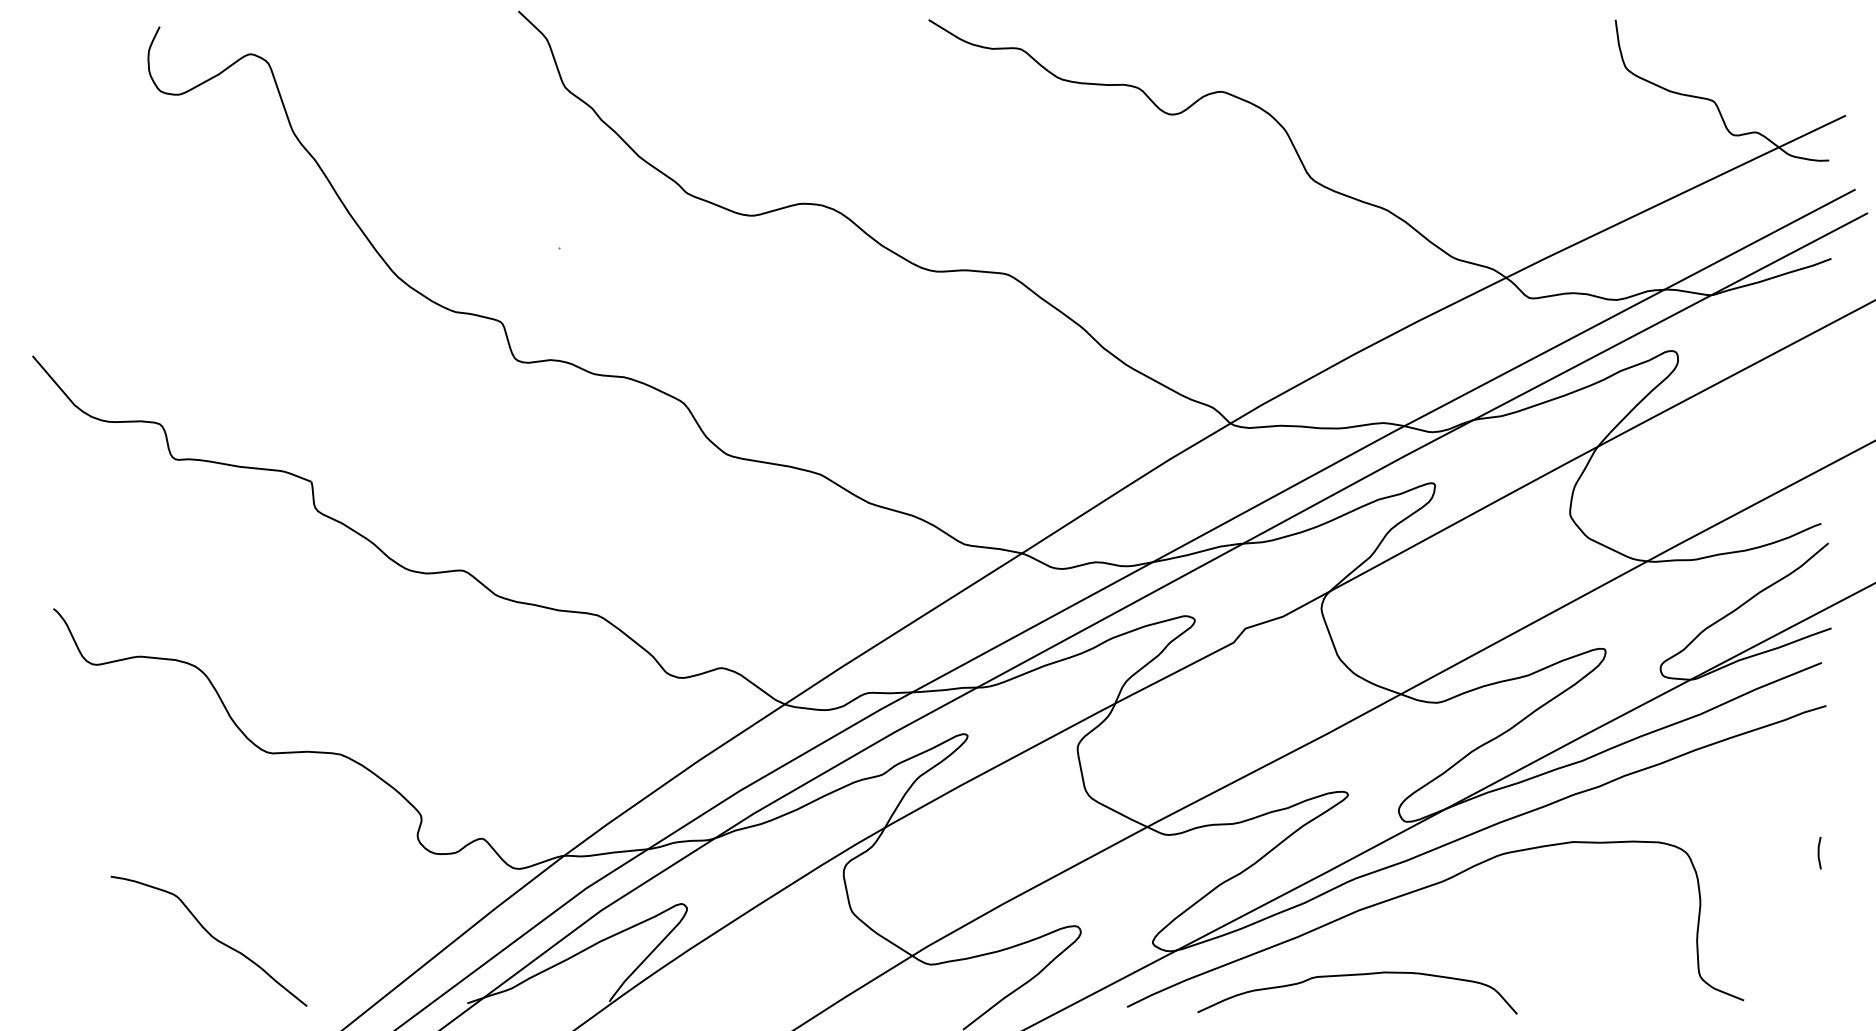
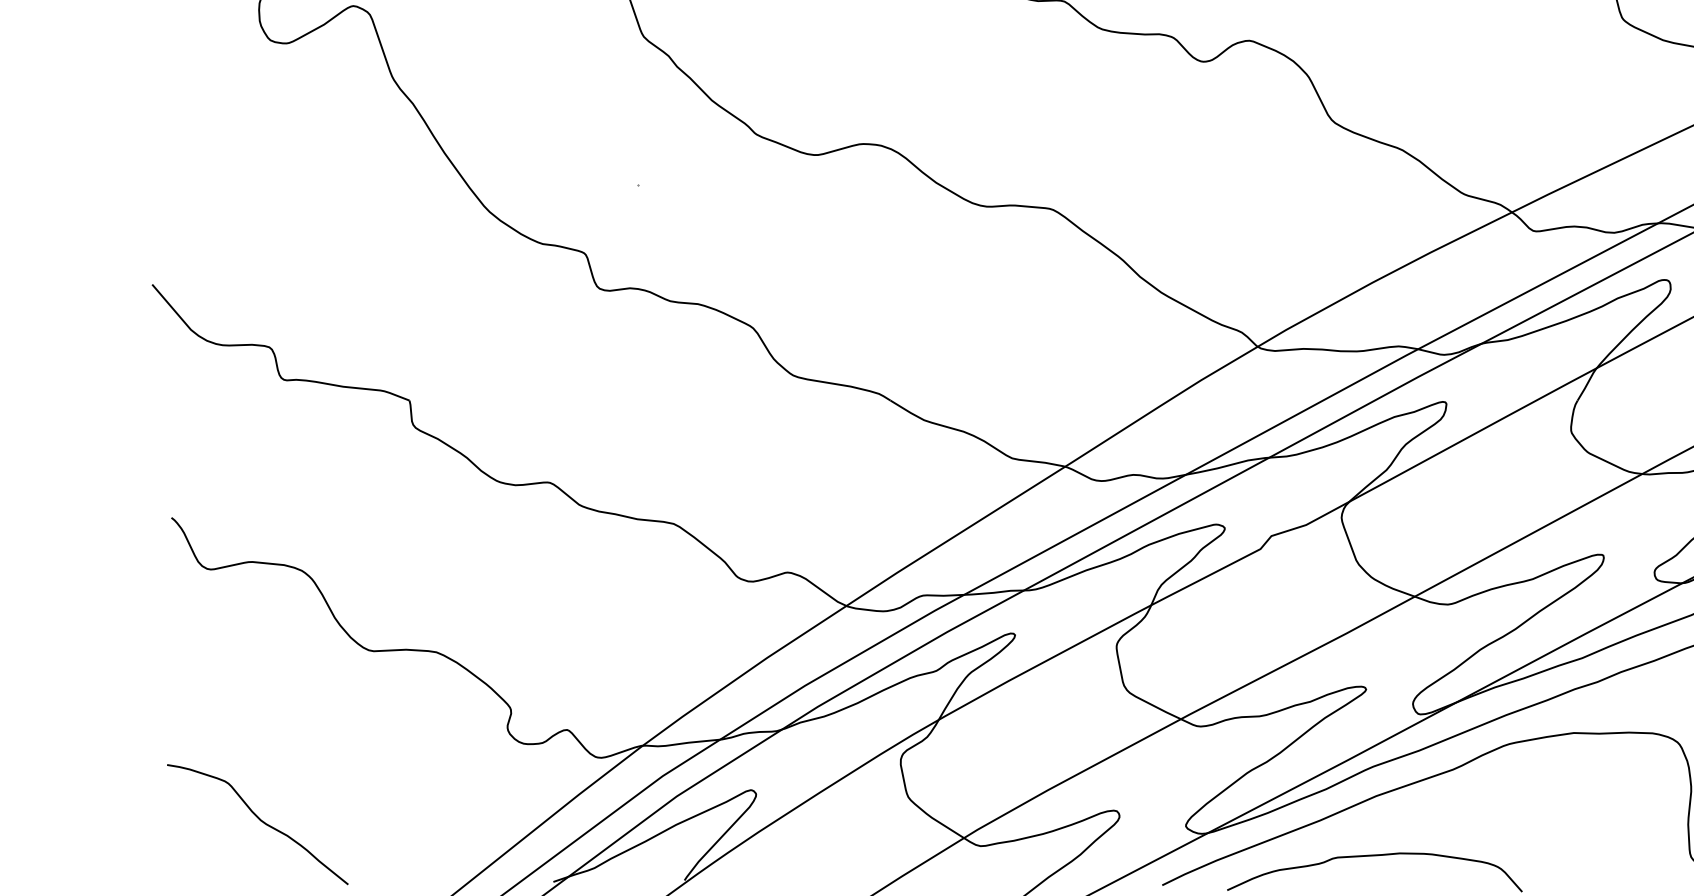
curve: (211, 937) -> (260, 821), moved

